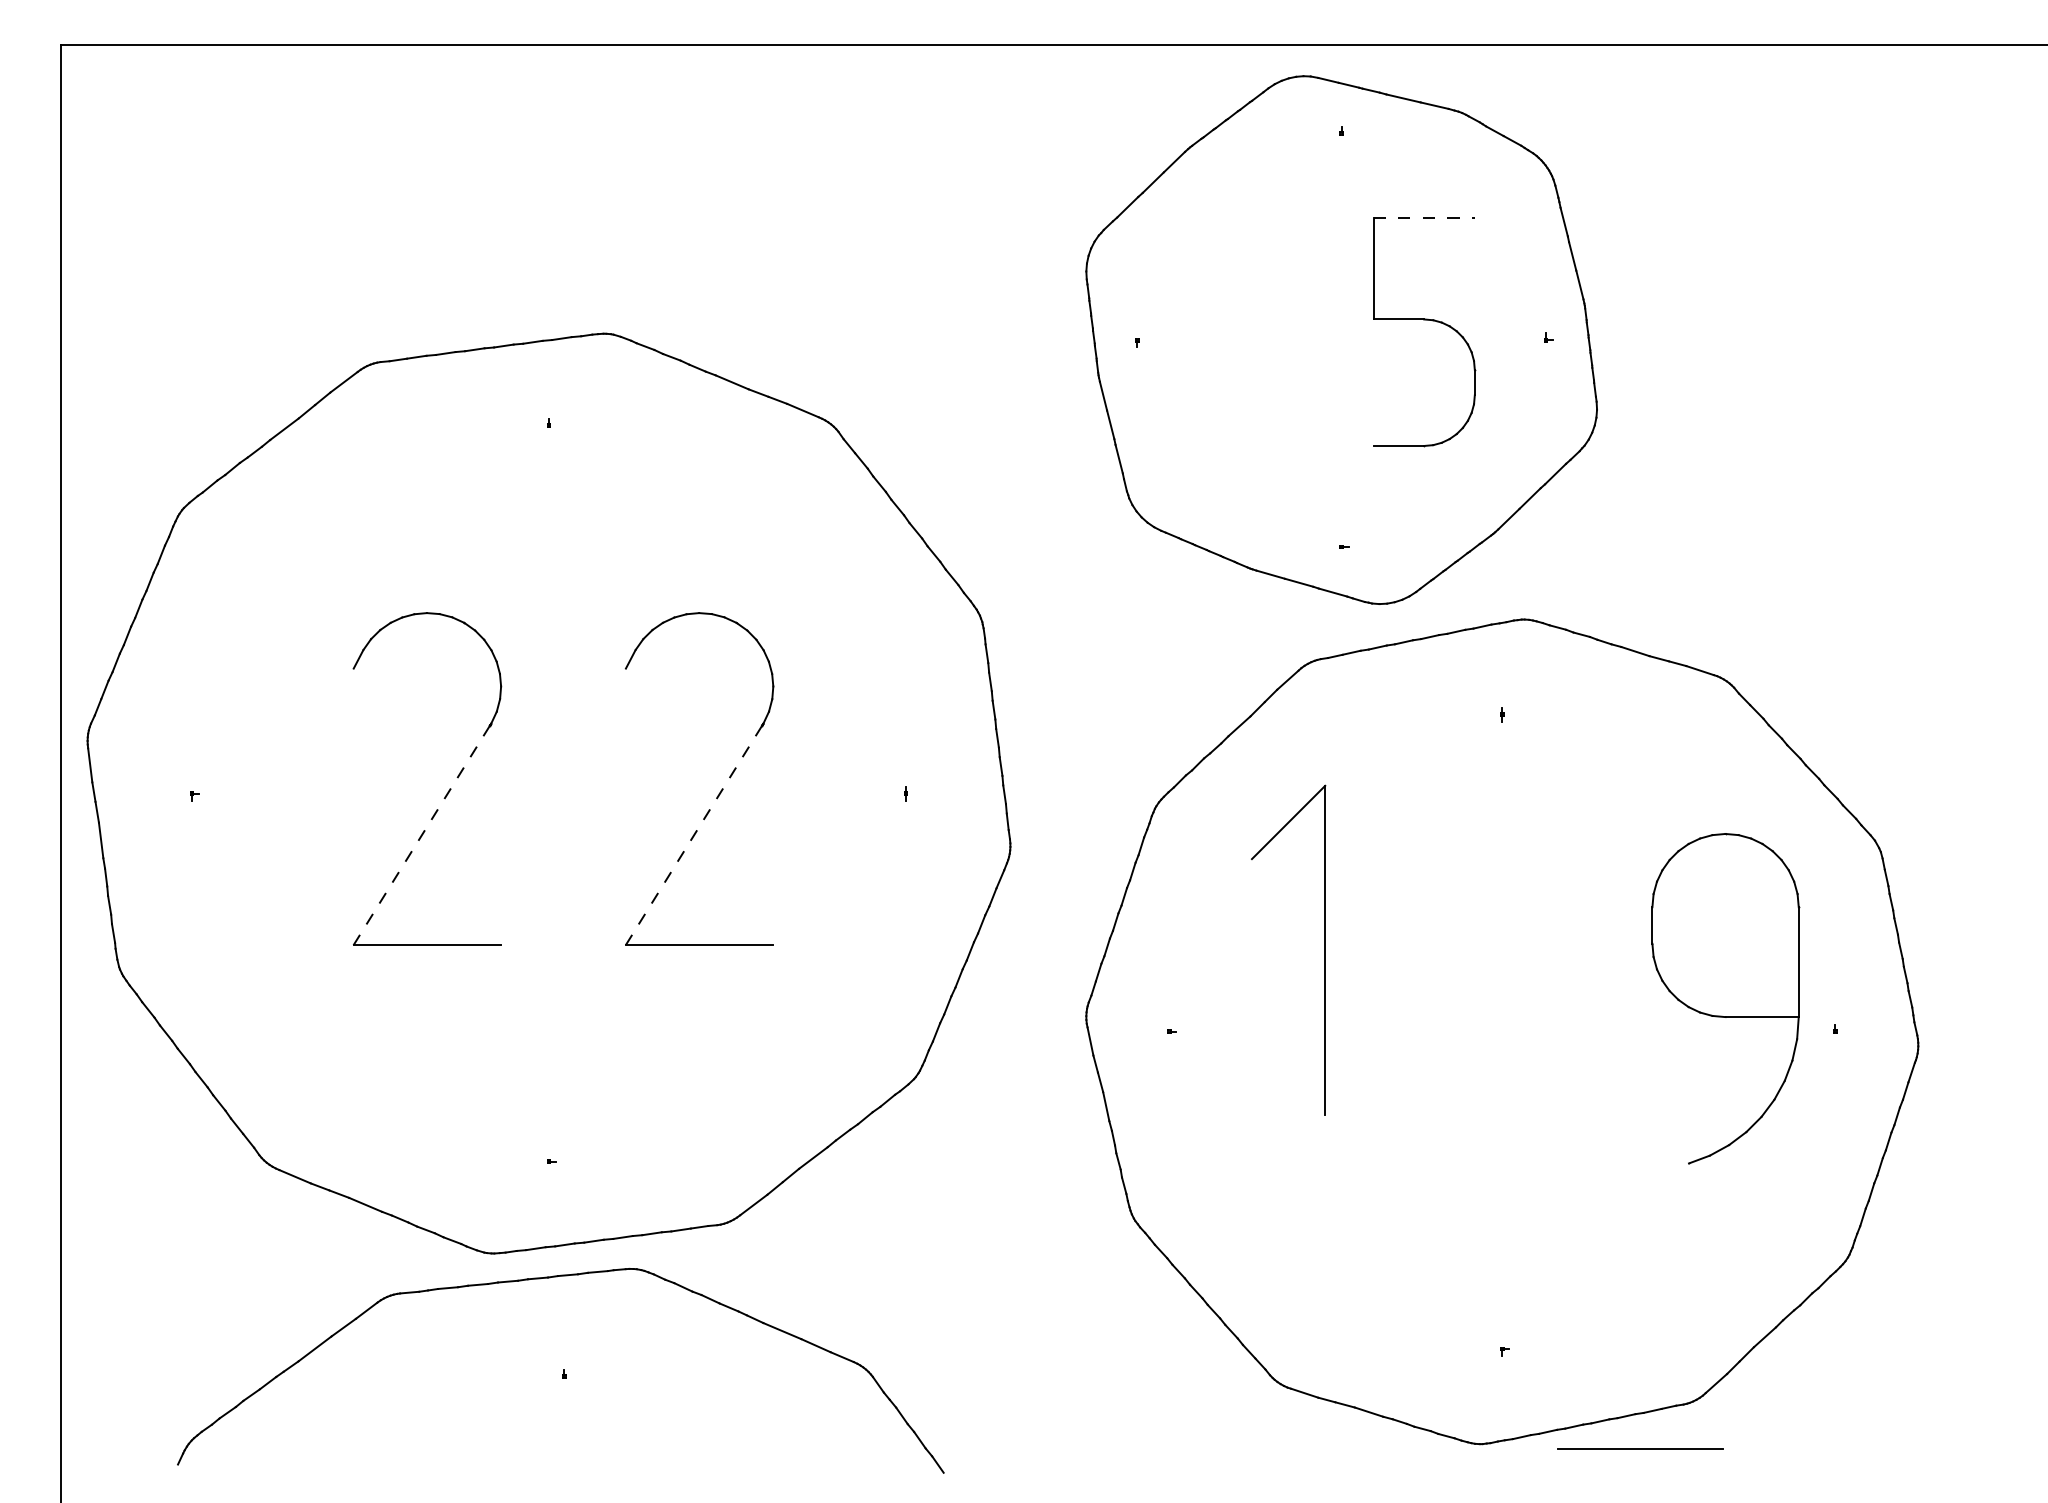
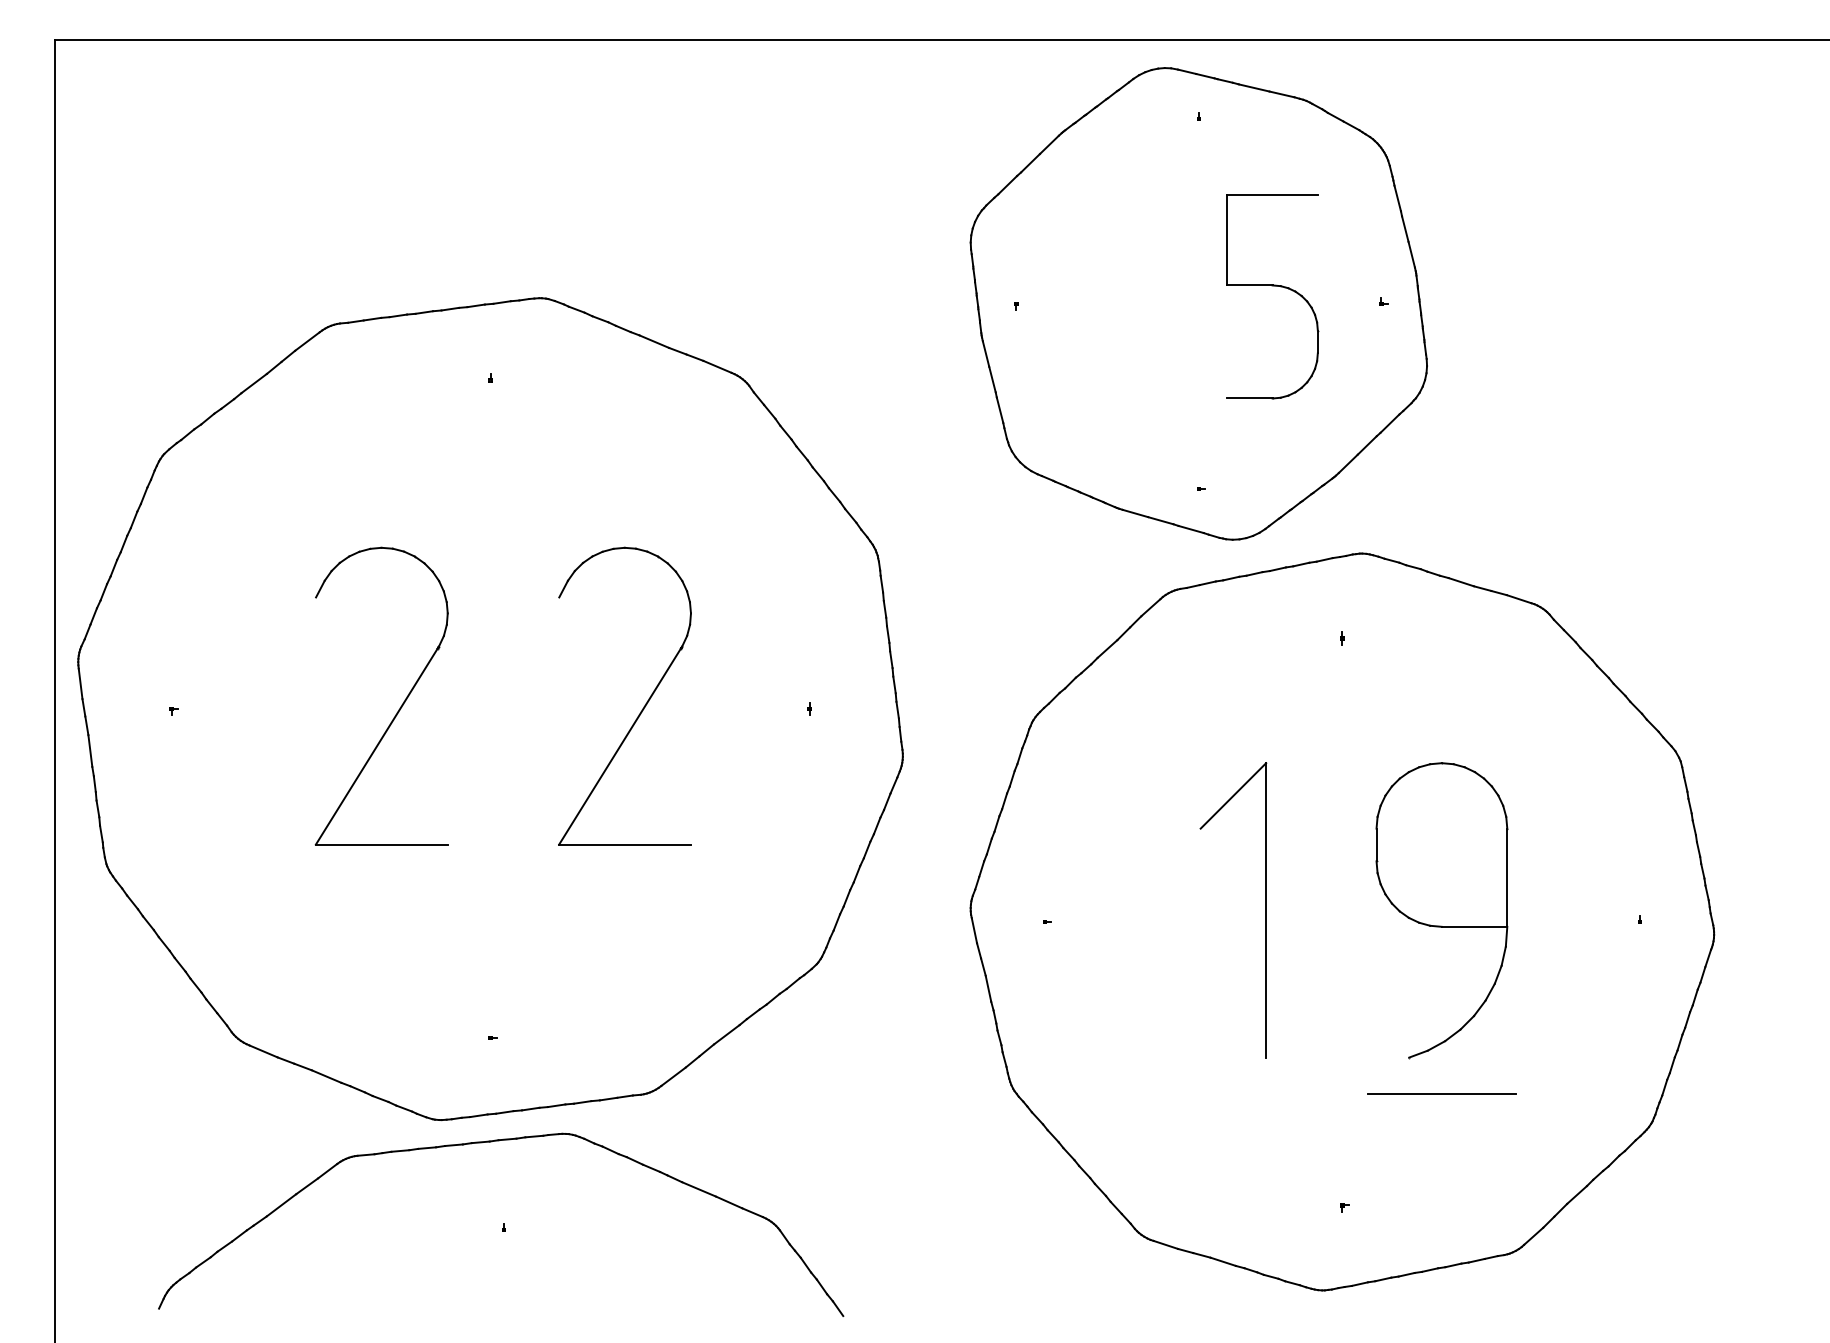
line: (1425, 217) -> (1273, 194), dashed -> solid
line: (422, 835) -> (377, 746), dashed -> solid
line: (694, 835) -> (620, 746), dashed -> solid
part: (1324, 950) -> (1265, 910), moved
part: (1725, 998) -> (1441, 910), moved
line: (1640, 1447) -> (1441, 1093), moved

